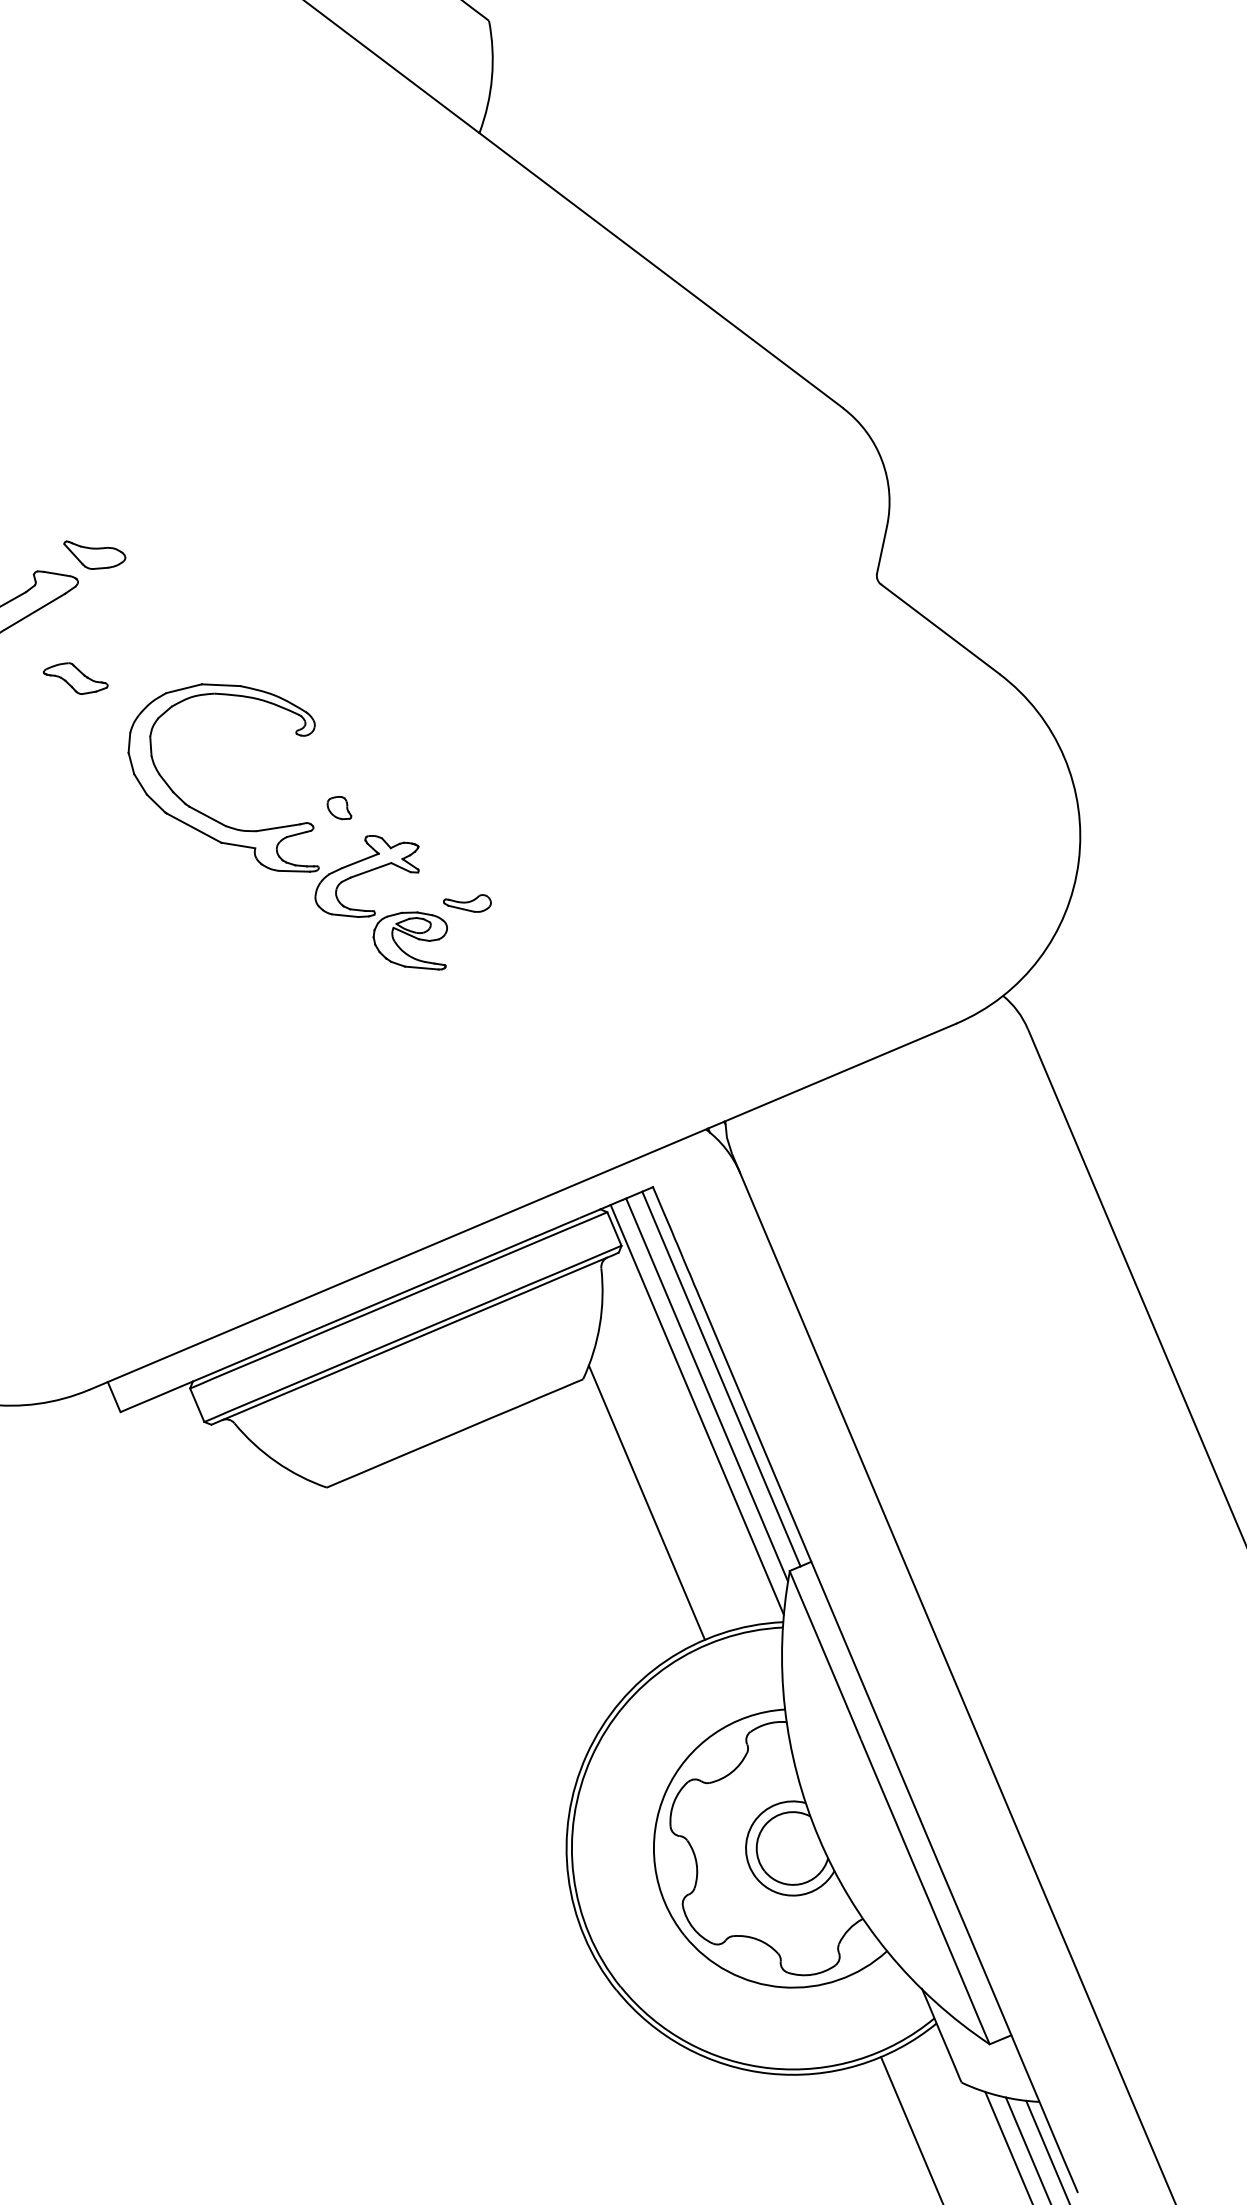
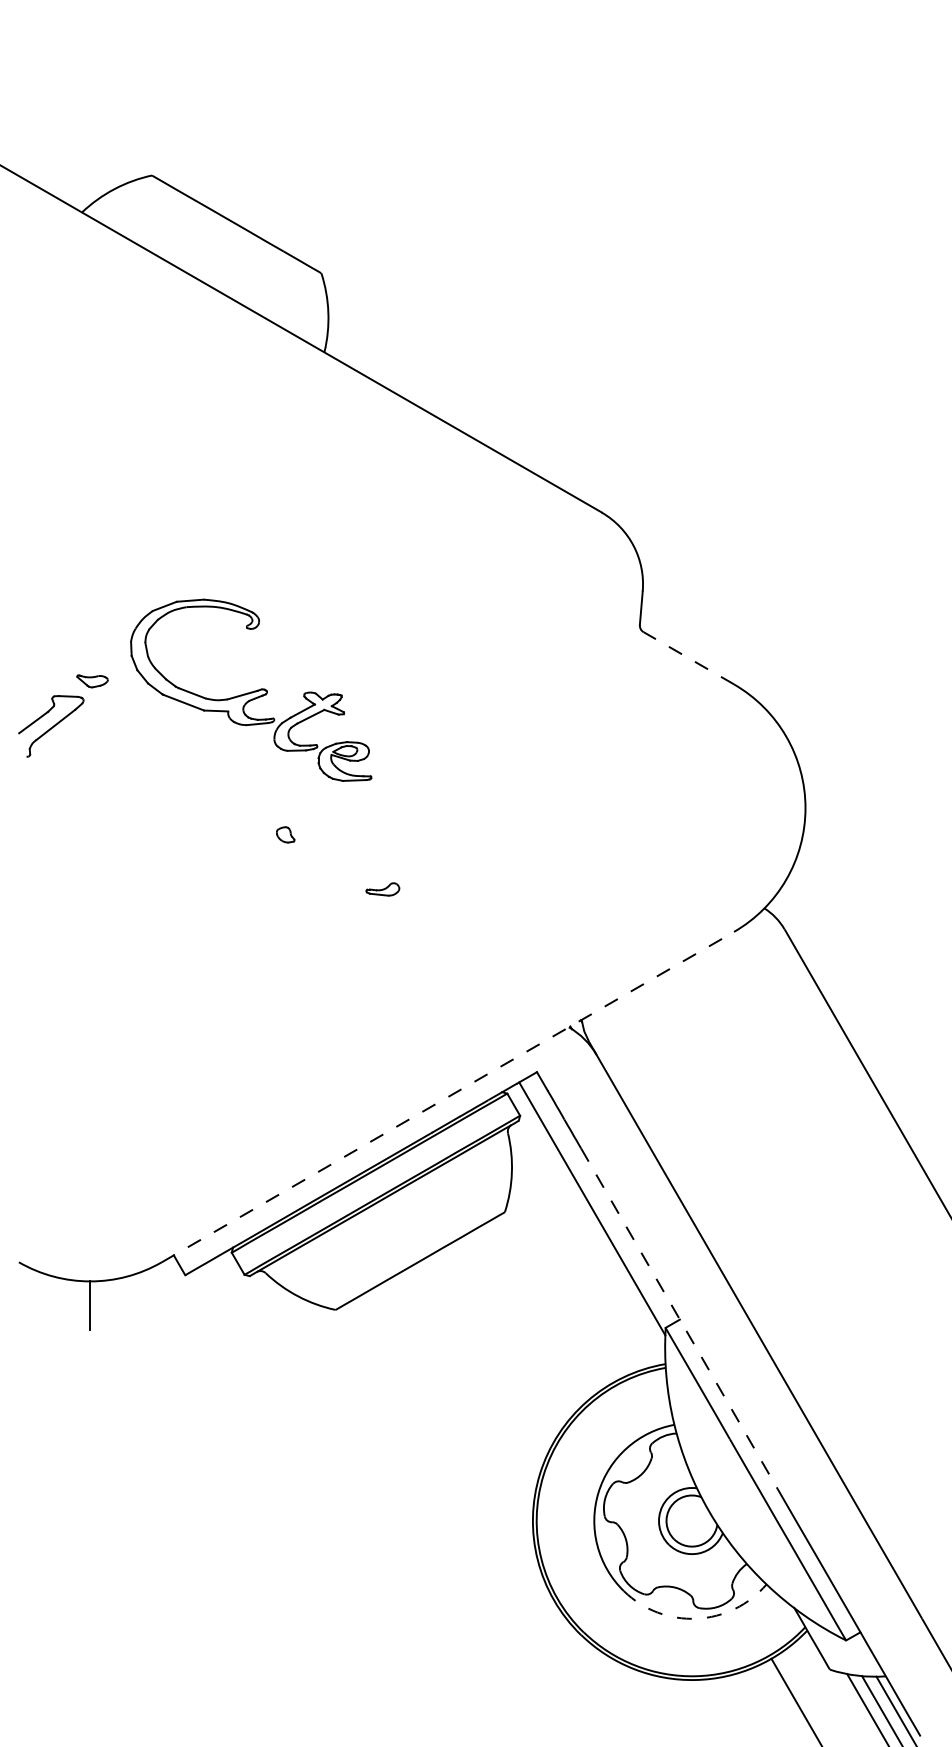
part: (93, 557) -> (92, 681), size x0.7
line: (939, 629) -> (688, 658), solid -> dashed
part: (75, 678) -> (90, 767), removed
part: (291, 821) -> (251, 689), moved
line: (523, 1205) -> (448, 1096), solid -> dashed
line: (720, 1378) -> (600, 1199), removed
line: (697, 1409) -> (587, 1223), removed
line: (646, 1502) -> (559, 1292), removed
line: (810, 1560) -> (679, 1318), solid -> dashed
arc: (782, 1986) -> (696, 1618), solid -> dashed

